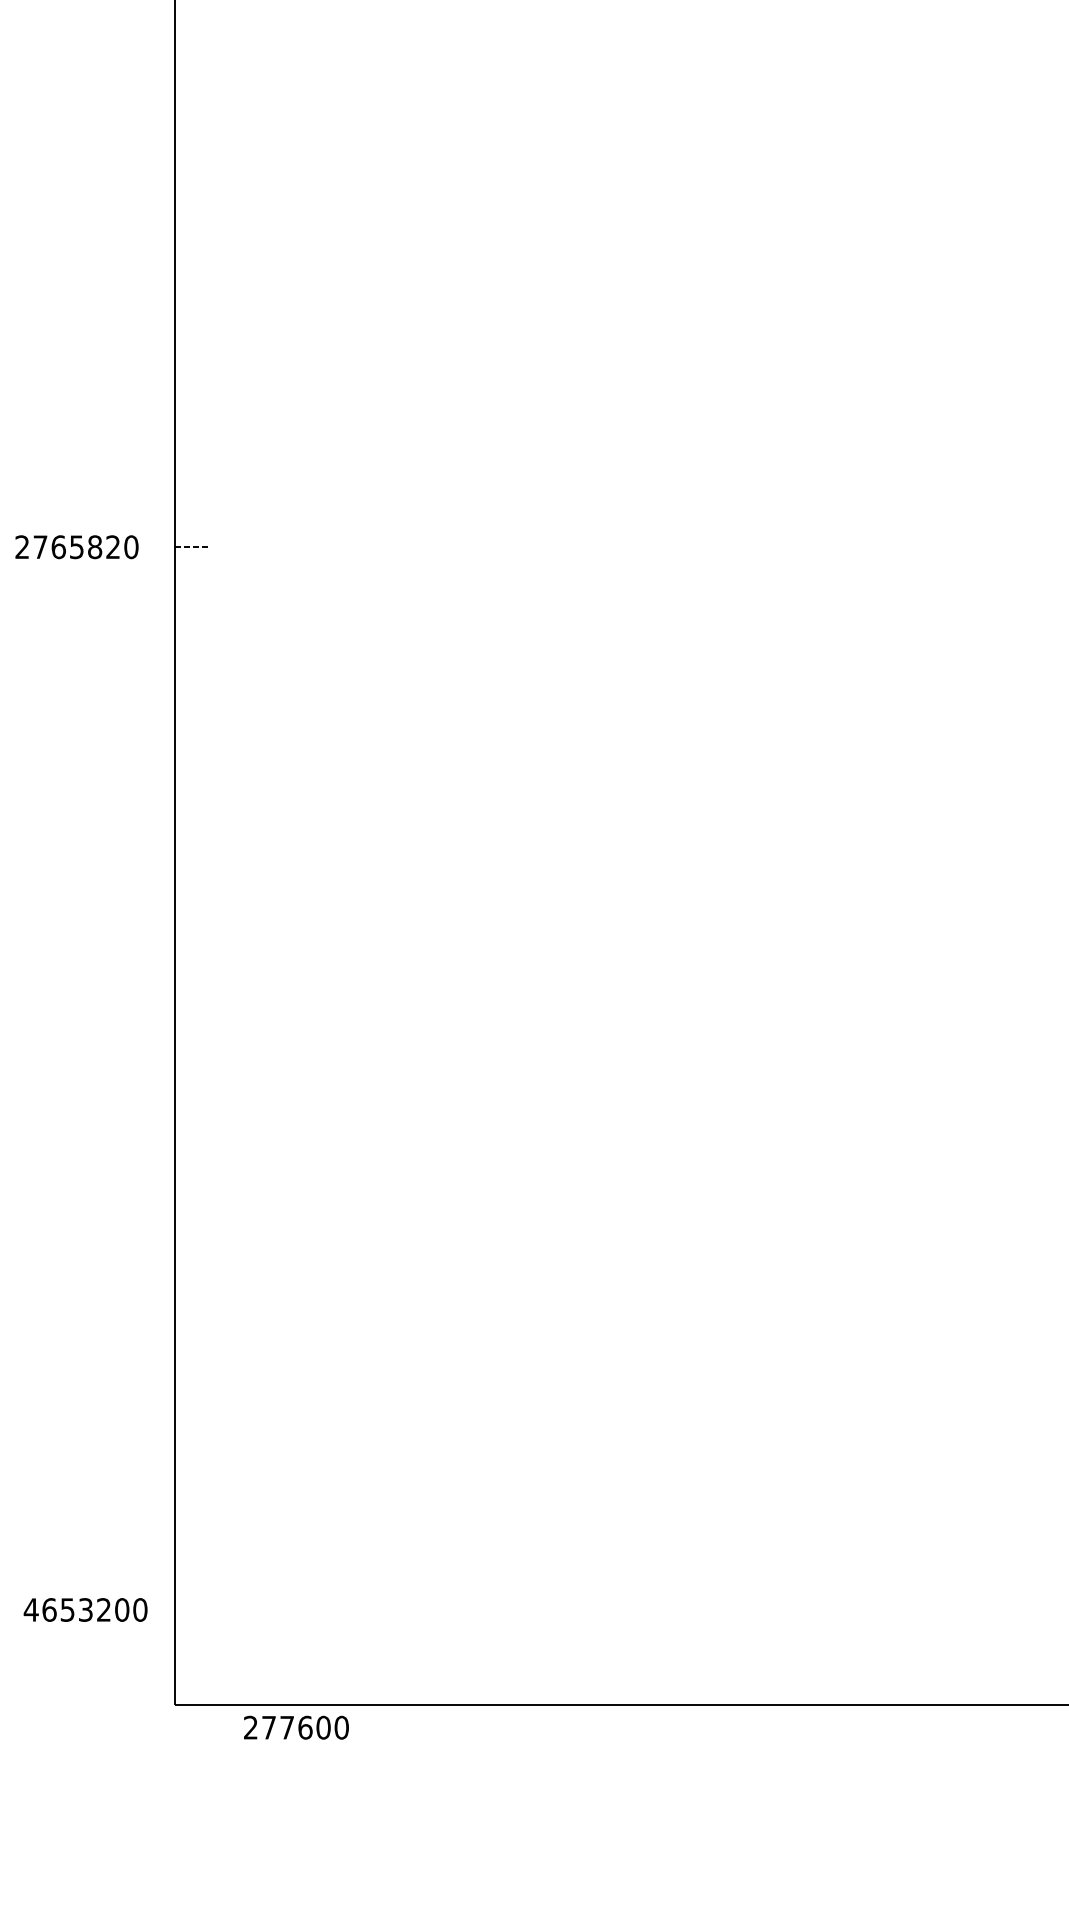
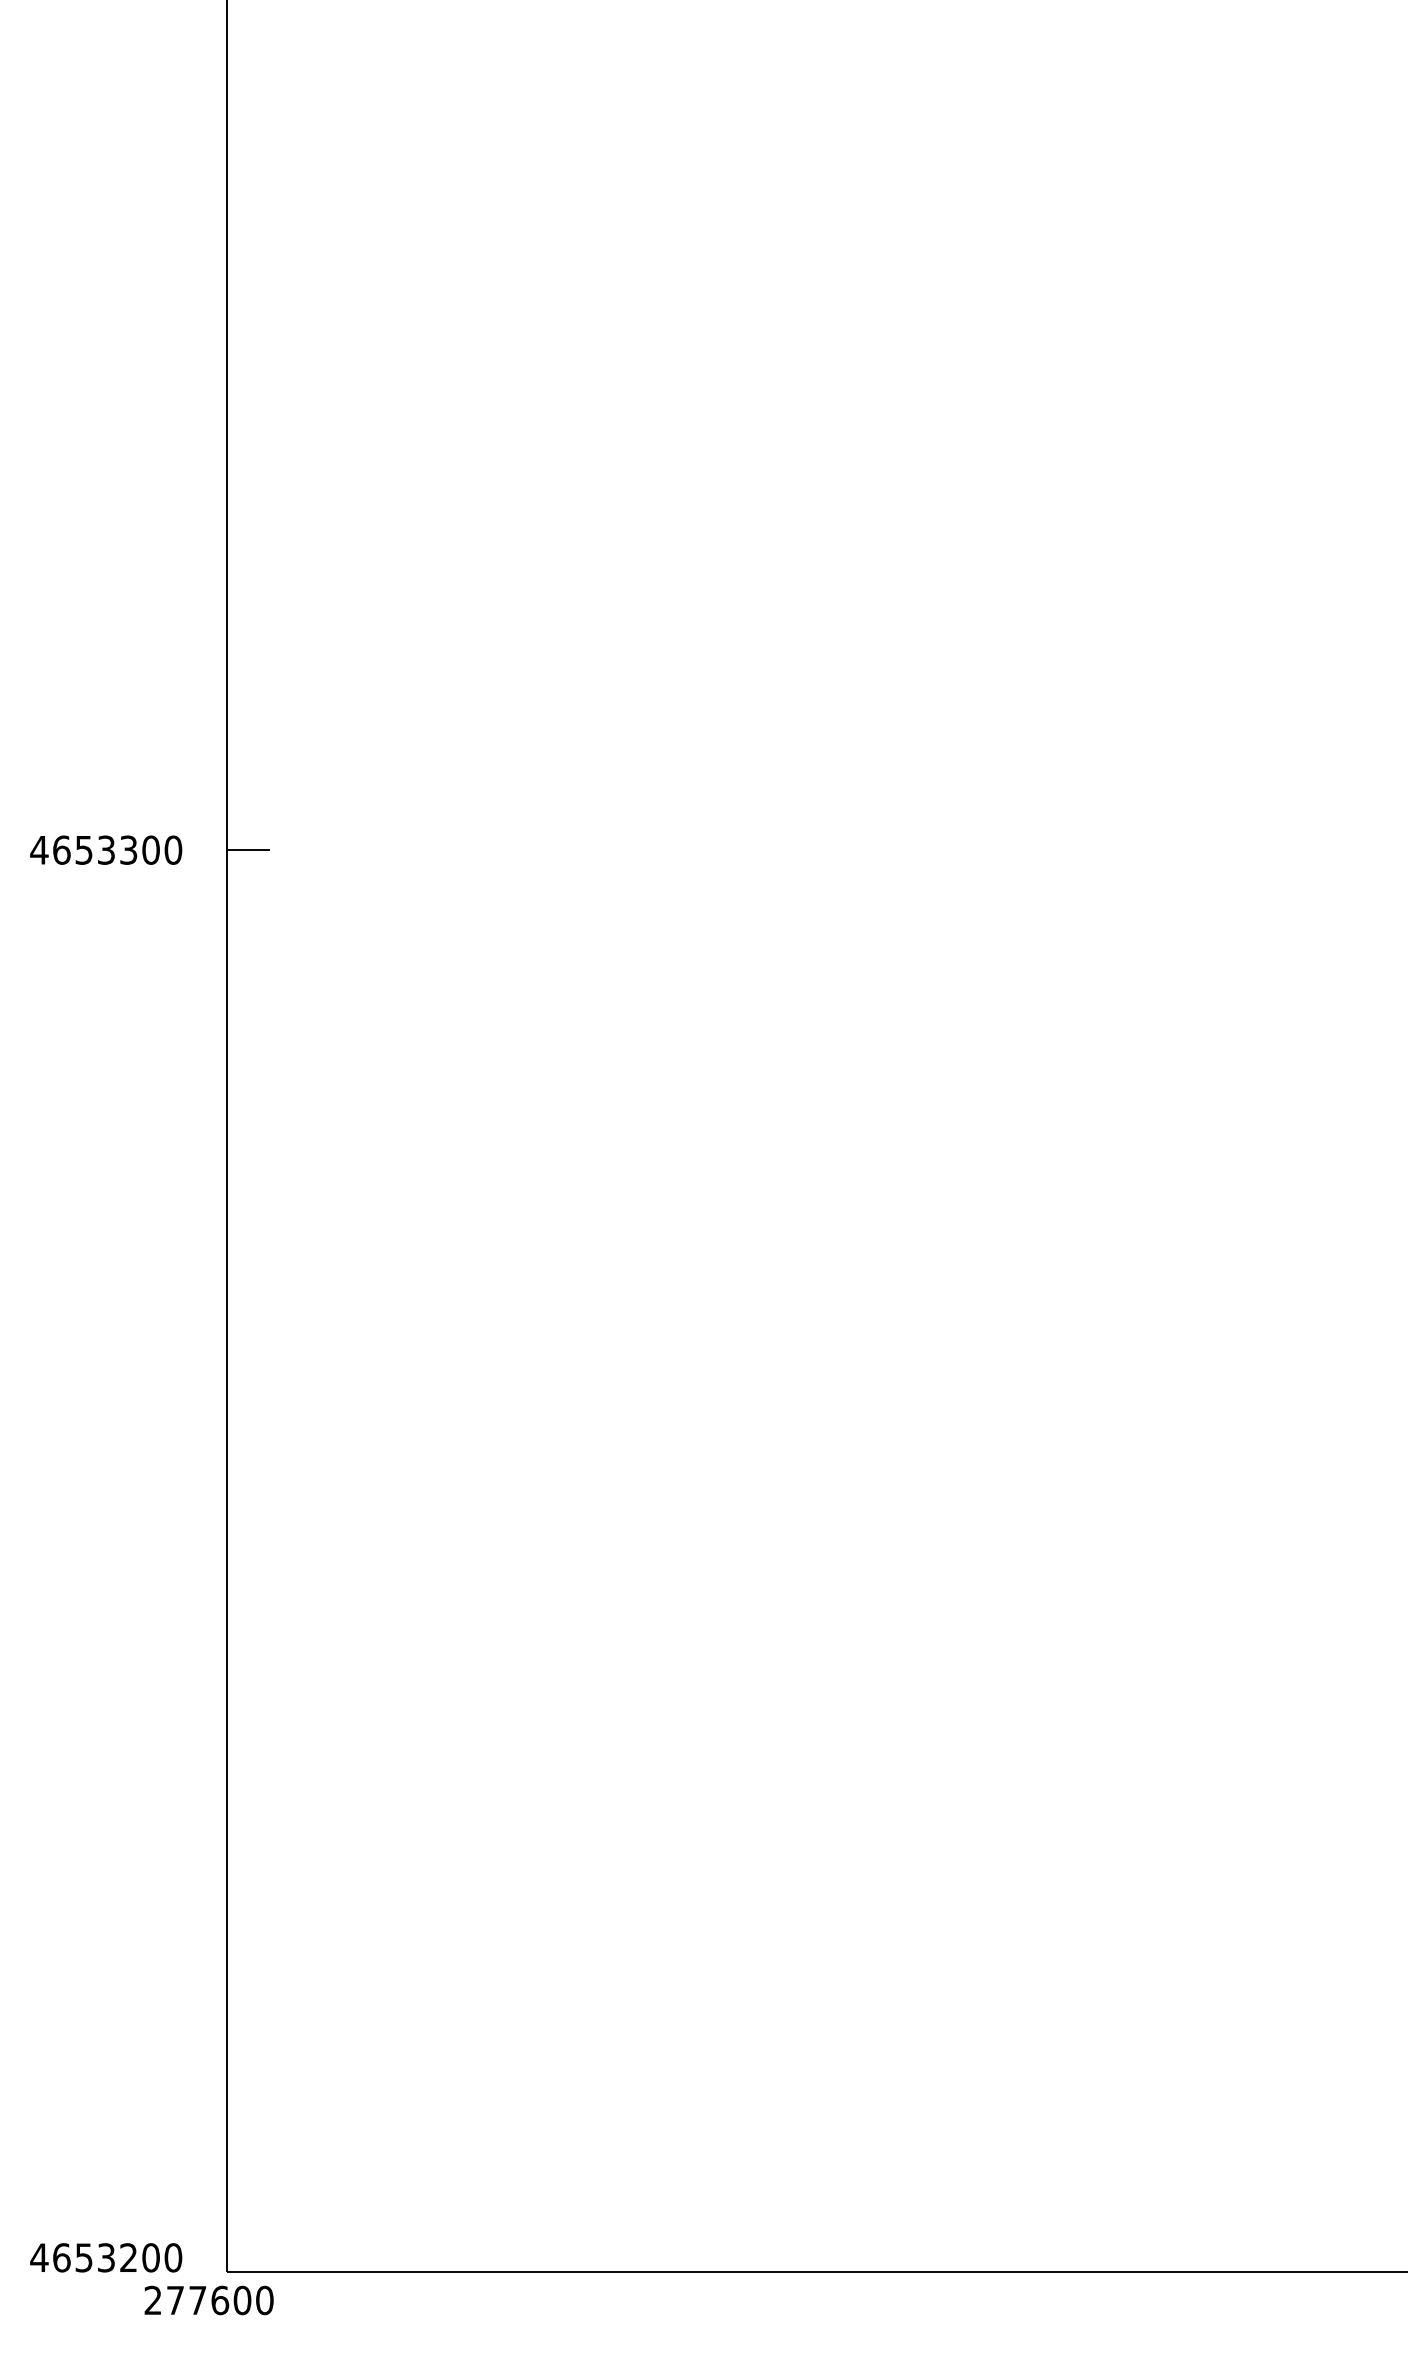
text: (67, 546) -> (94, 849), 2765820 -> 4653300
line: (193, 547) -> (249, 850), dashed -> solid
text: (85, 1609) -> (106, 2257), moved
text: (295, 1727) -> (208, 2300), moved

